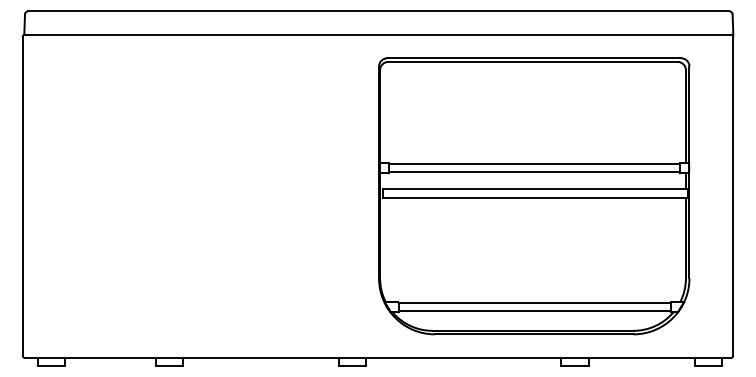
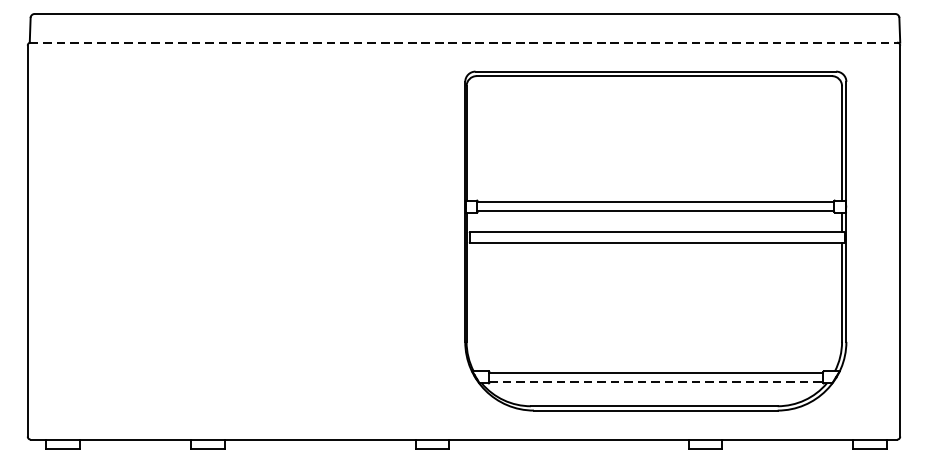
line: (378, 34) -> (464, 42), solid -> dashed
line: (535, 311) -> (657, 382), solid -> dashed

